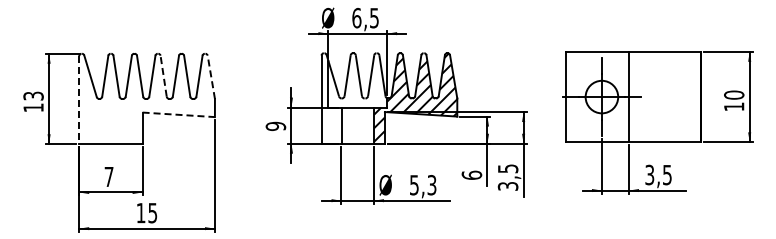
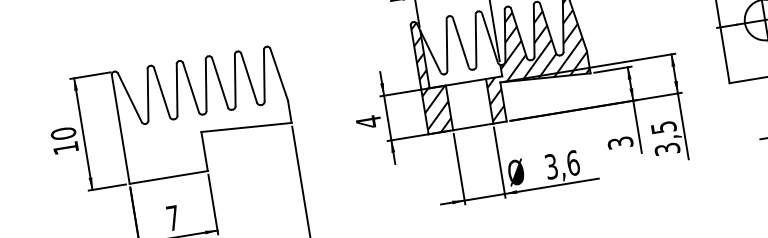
line: (163, 76) -> (219, 83), dashed -> solid
line: (211, 77) -> (279, 74), dashed -> solid
text: (33, 95) -> (63, 132), 13 -> 10
hatch: (331, 98) -> (431, 76), added
line: (79, 100) -> (121, 129), dashed -> solid
line: (179, 114) -> (247, 126), dashed -> solid
text: (275, 126) -> (368, 122), 9 -> 4
text: (471, 174) -> (619, 141), 6 -> 3
text: (423, 185) -> (562, 165), 5,3 -> 3,6

